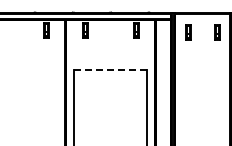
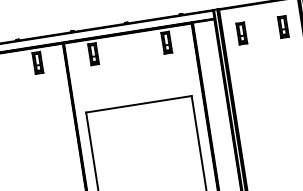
line: (110, 69) -> (138, 104), dashed -> solid

